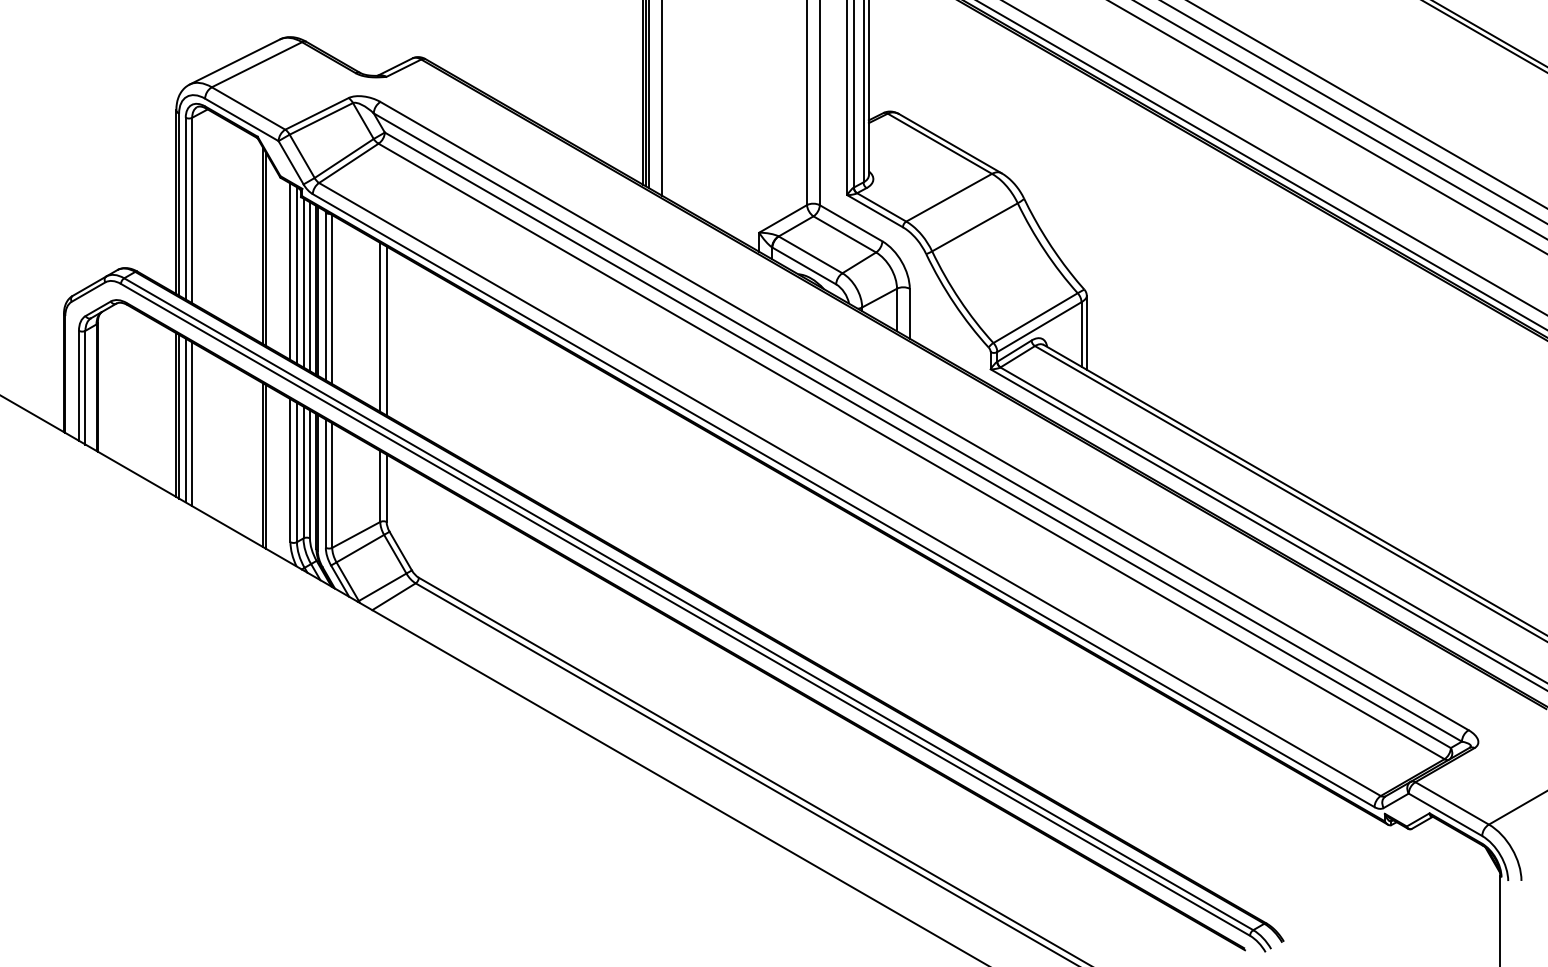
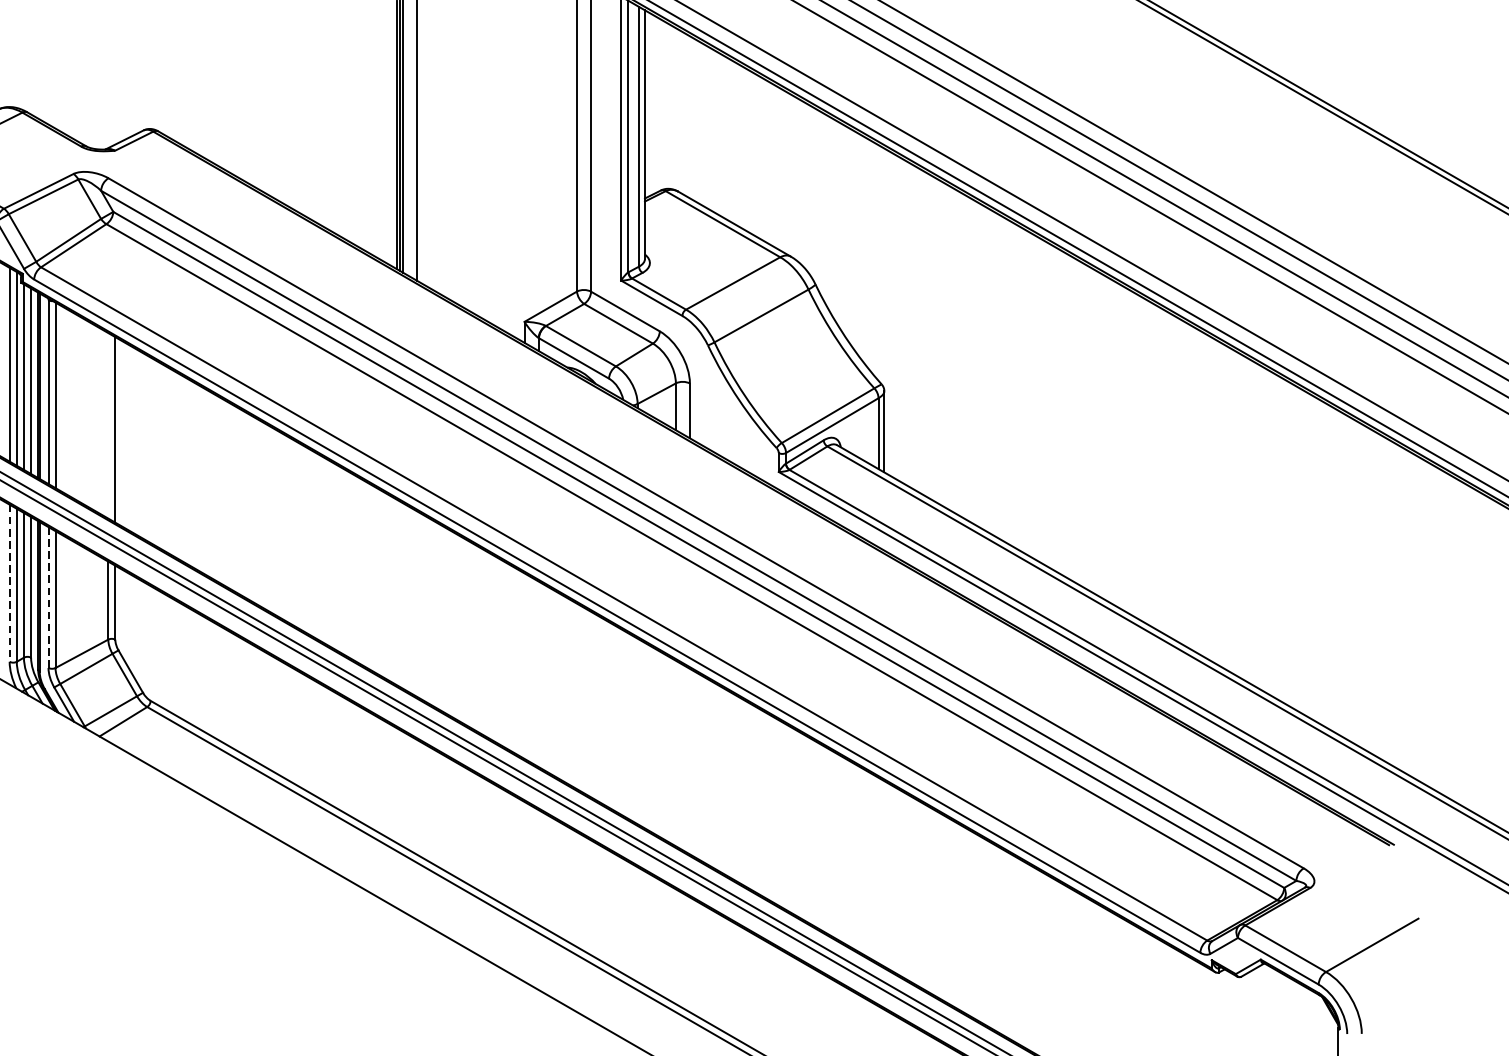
line: (380, 326) -> (108, 424), removed
line: (290, 470) -> (9, 583), solid -> dashed
line: (325, 484) -> (48, 598), solid -> dashed

